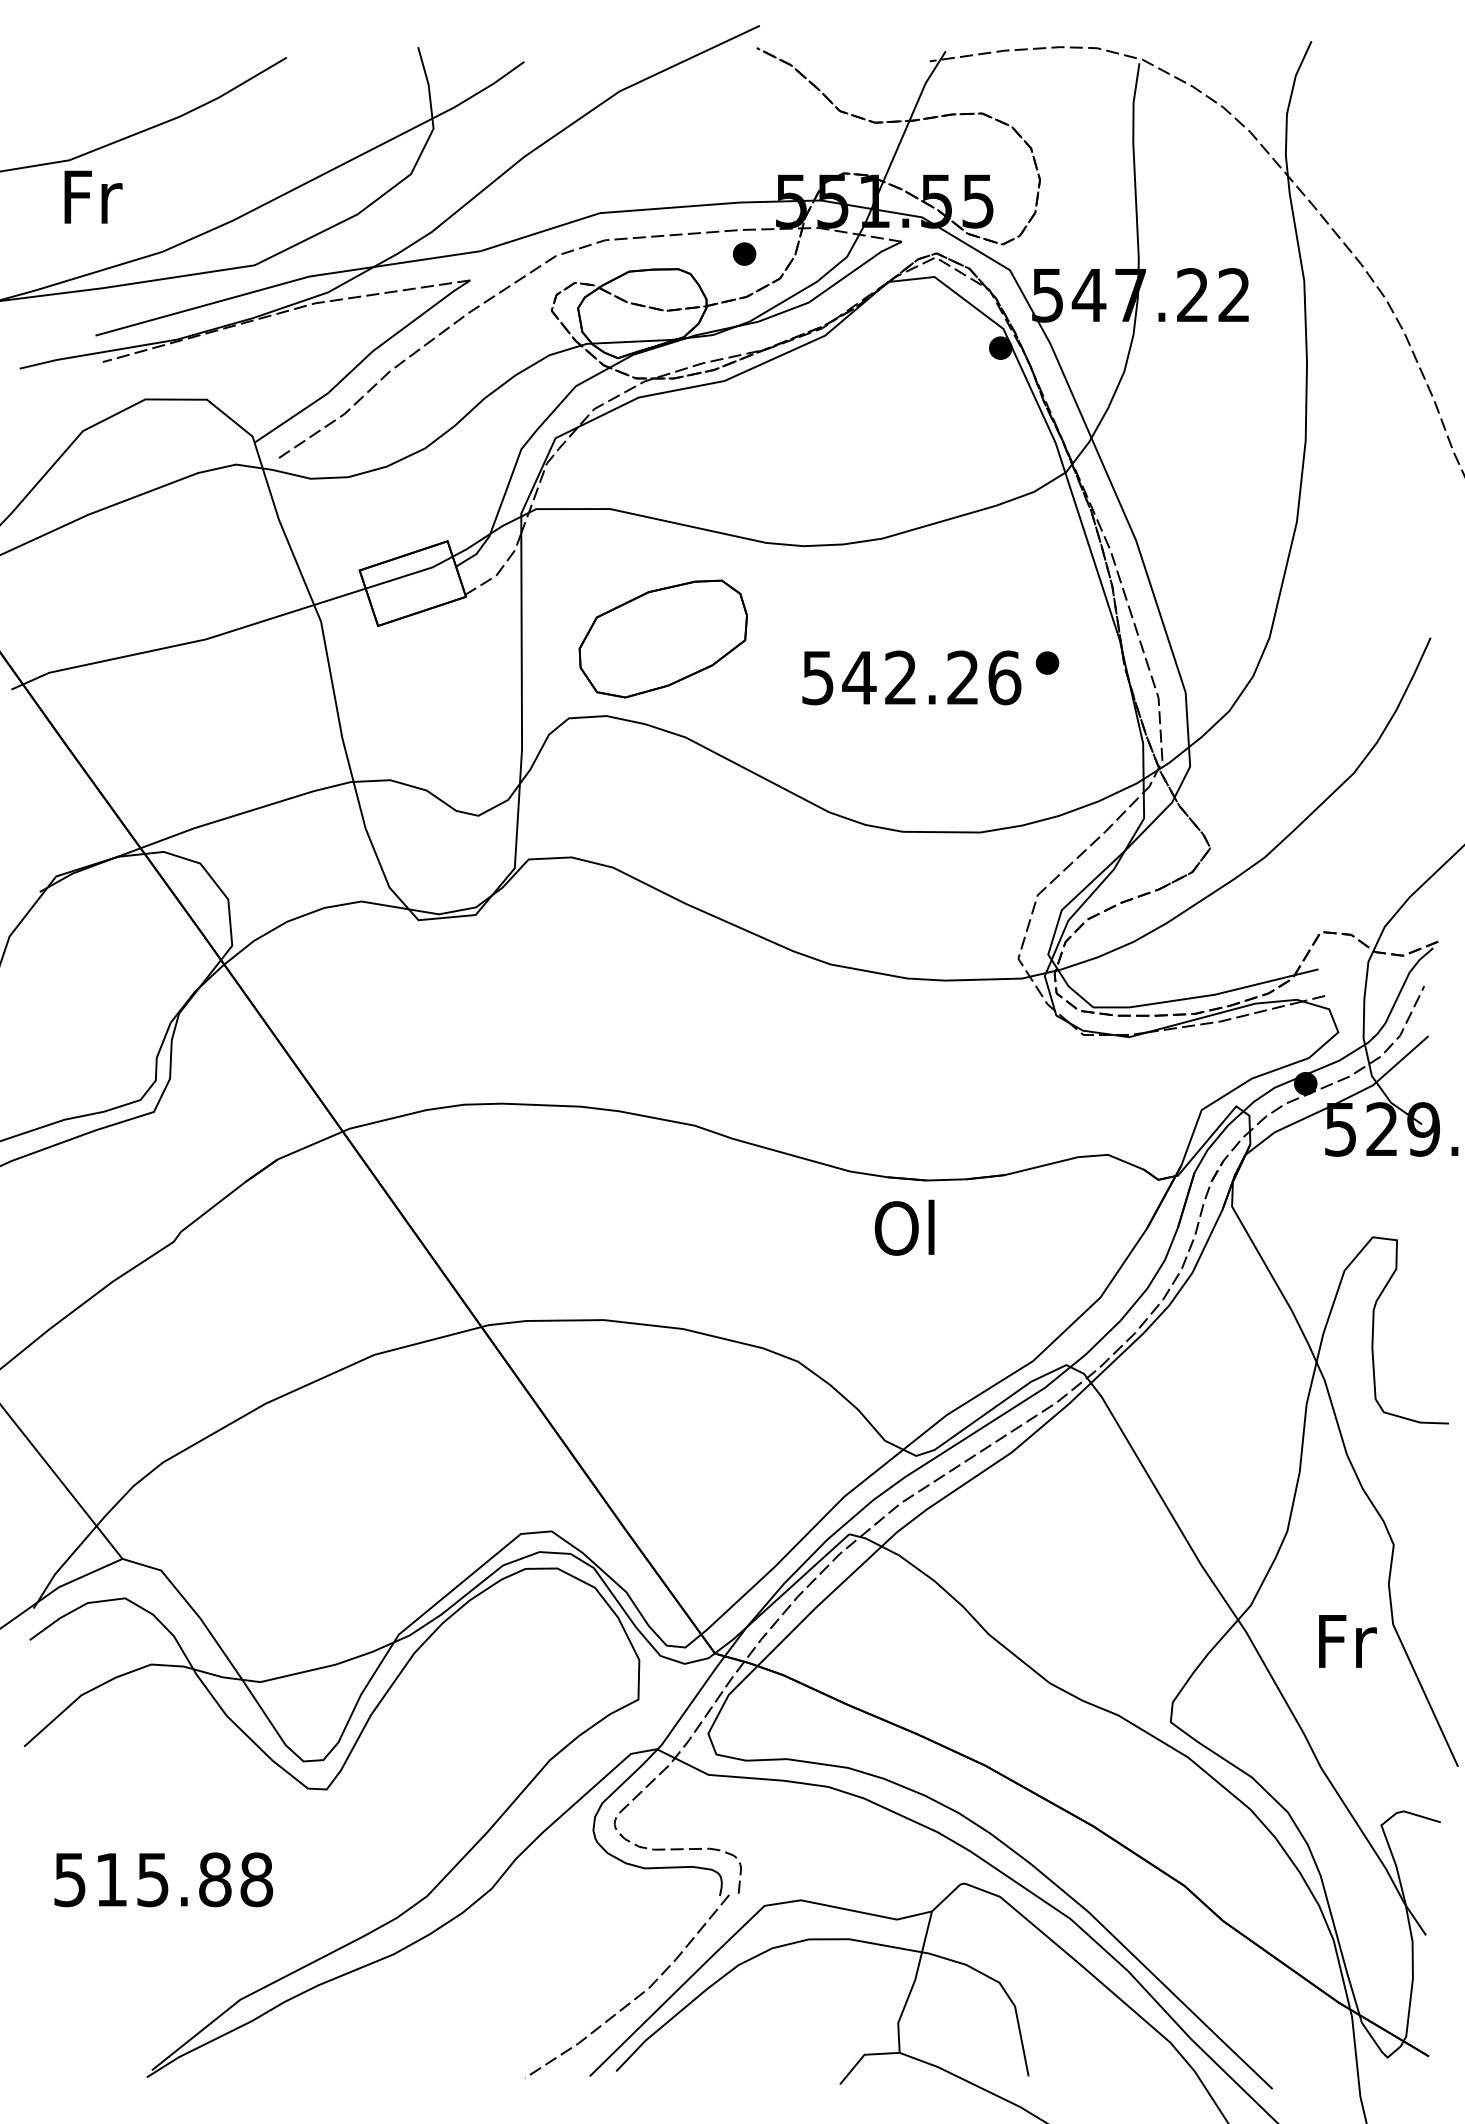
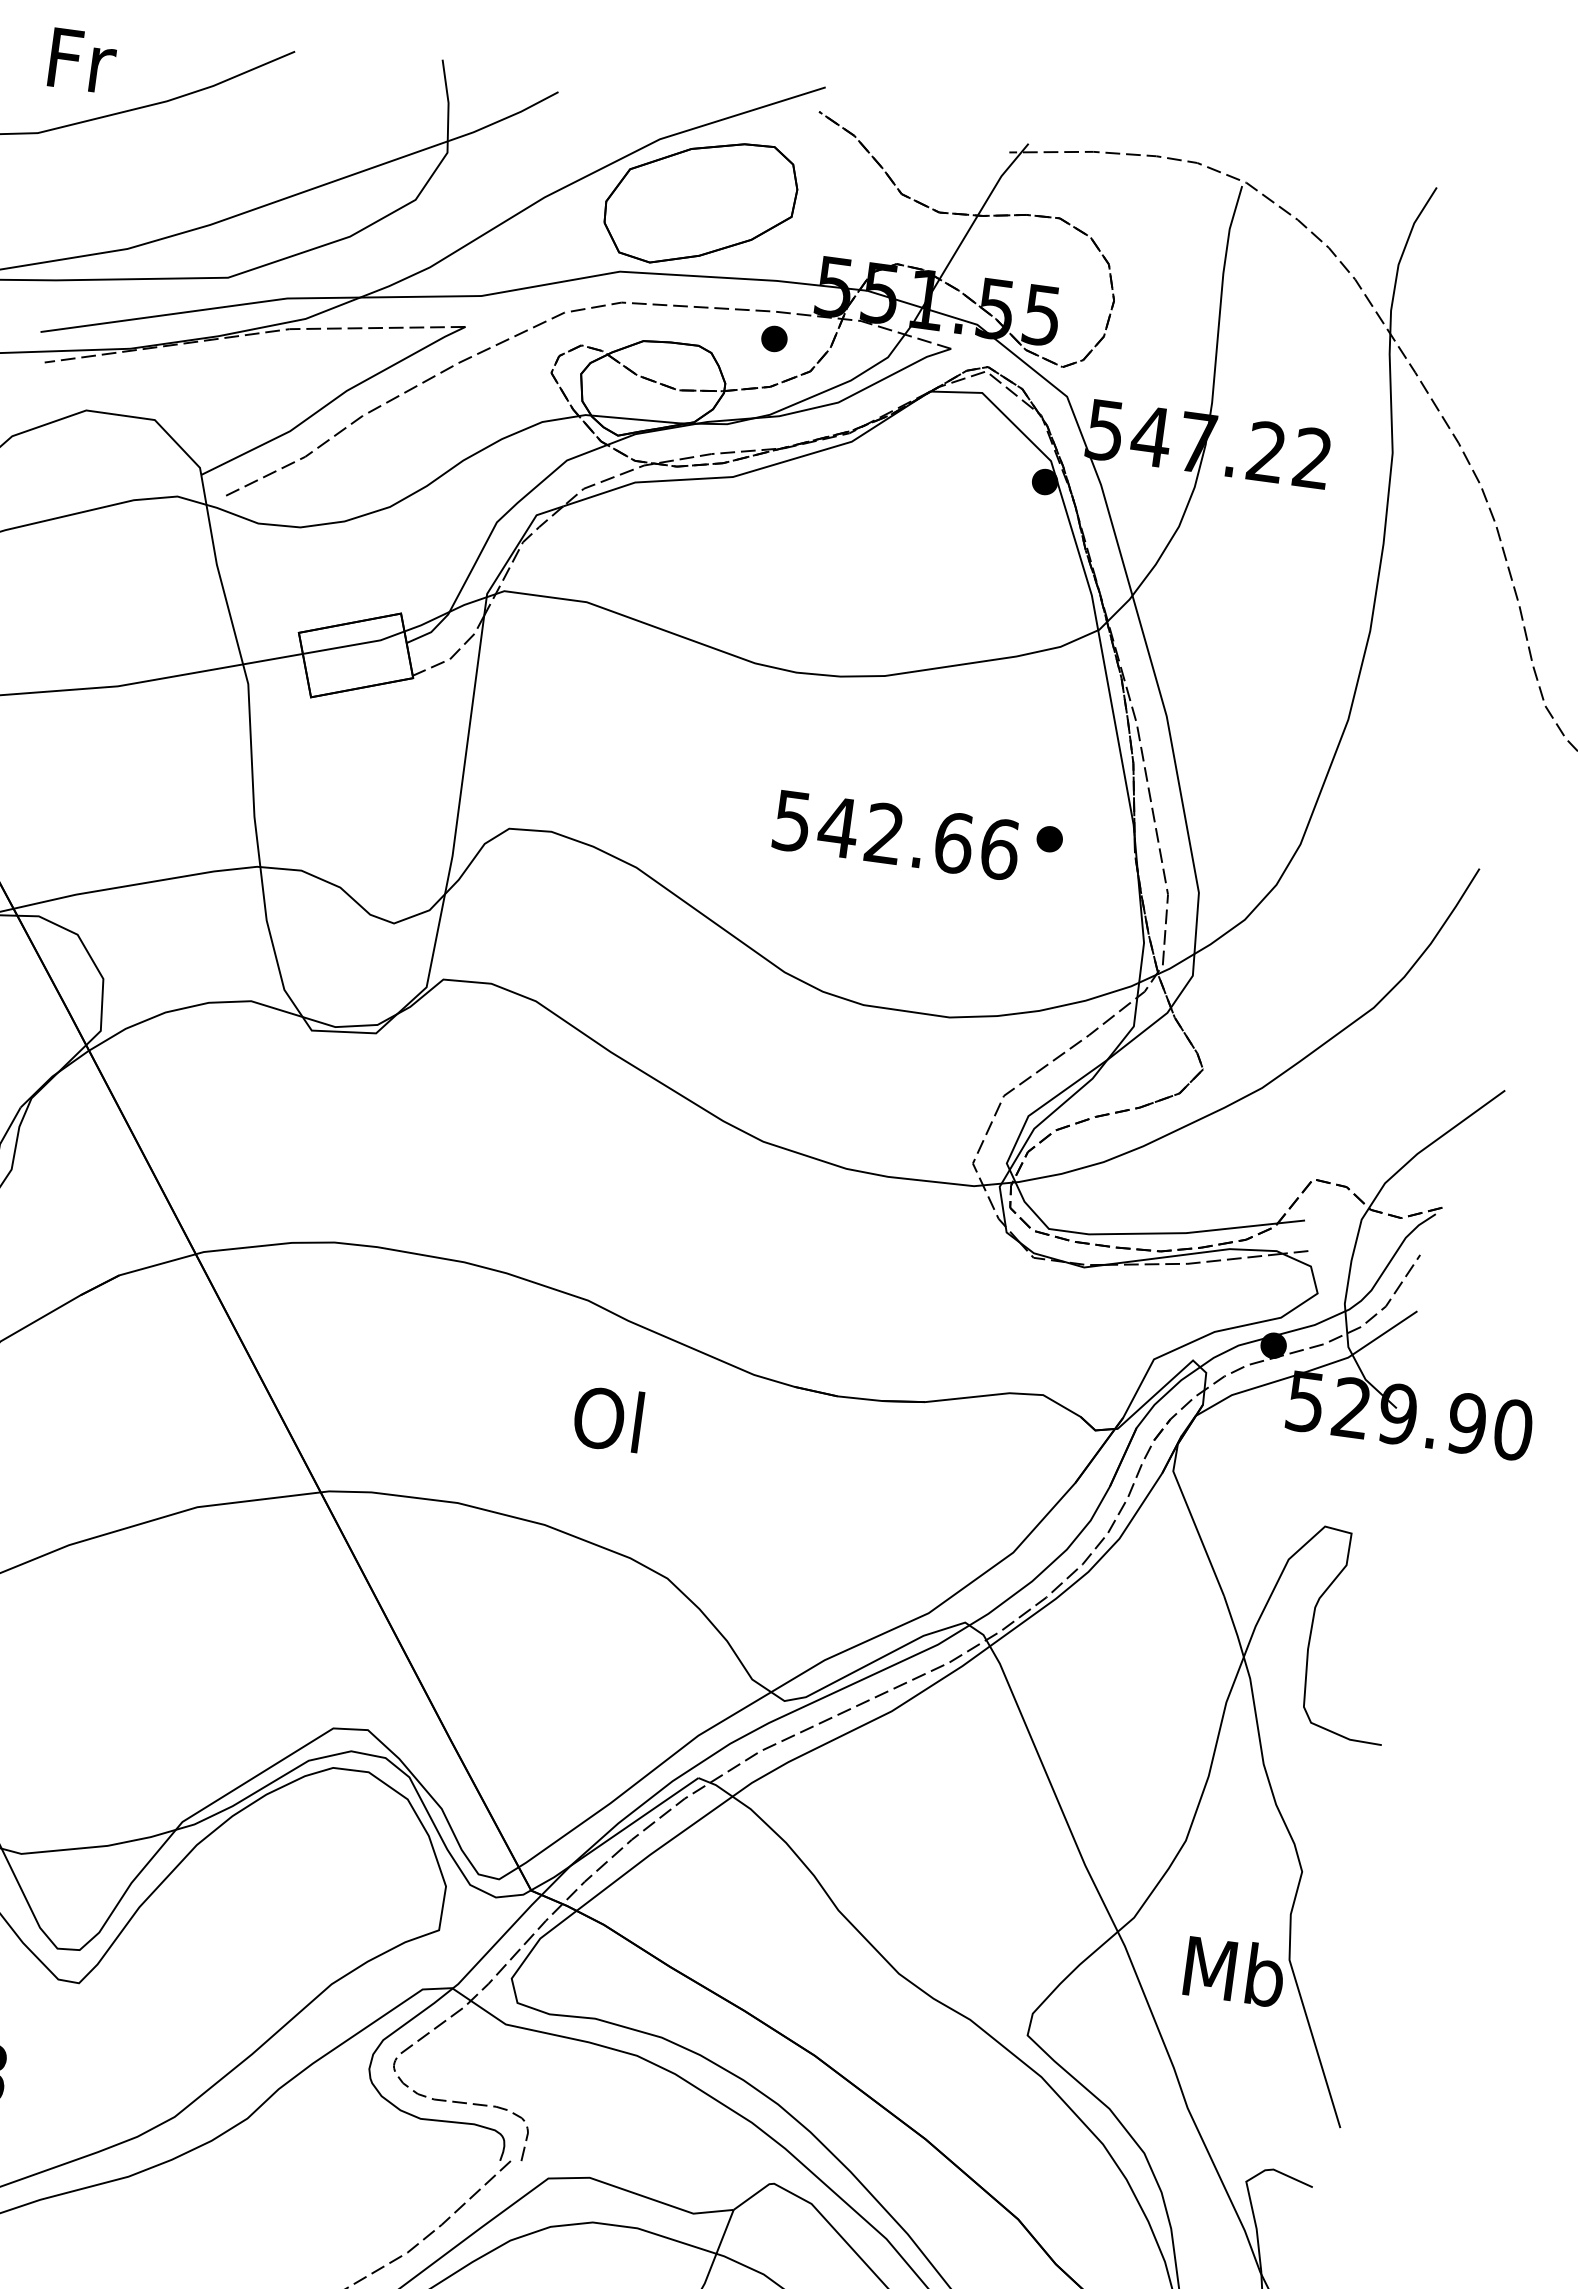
text: (93, 196) -> (82, 60), moved
part: (662, 638) -> (699, 202), moved
text: (963, 677) -> (954, 842), 542.26 -> 542.66
text: (904, 1227) -> (608, 1418), moved
text: (1345, 1640) -> (1234, 1970), Fr -> Mb

